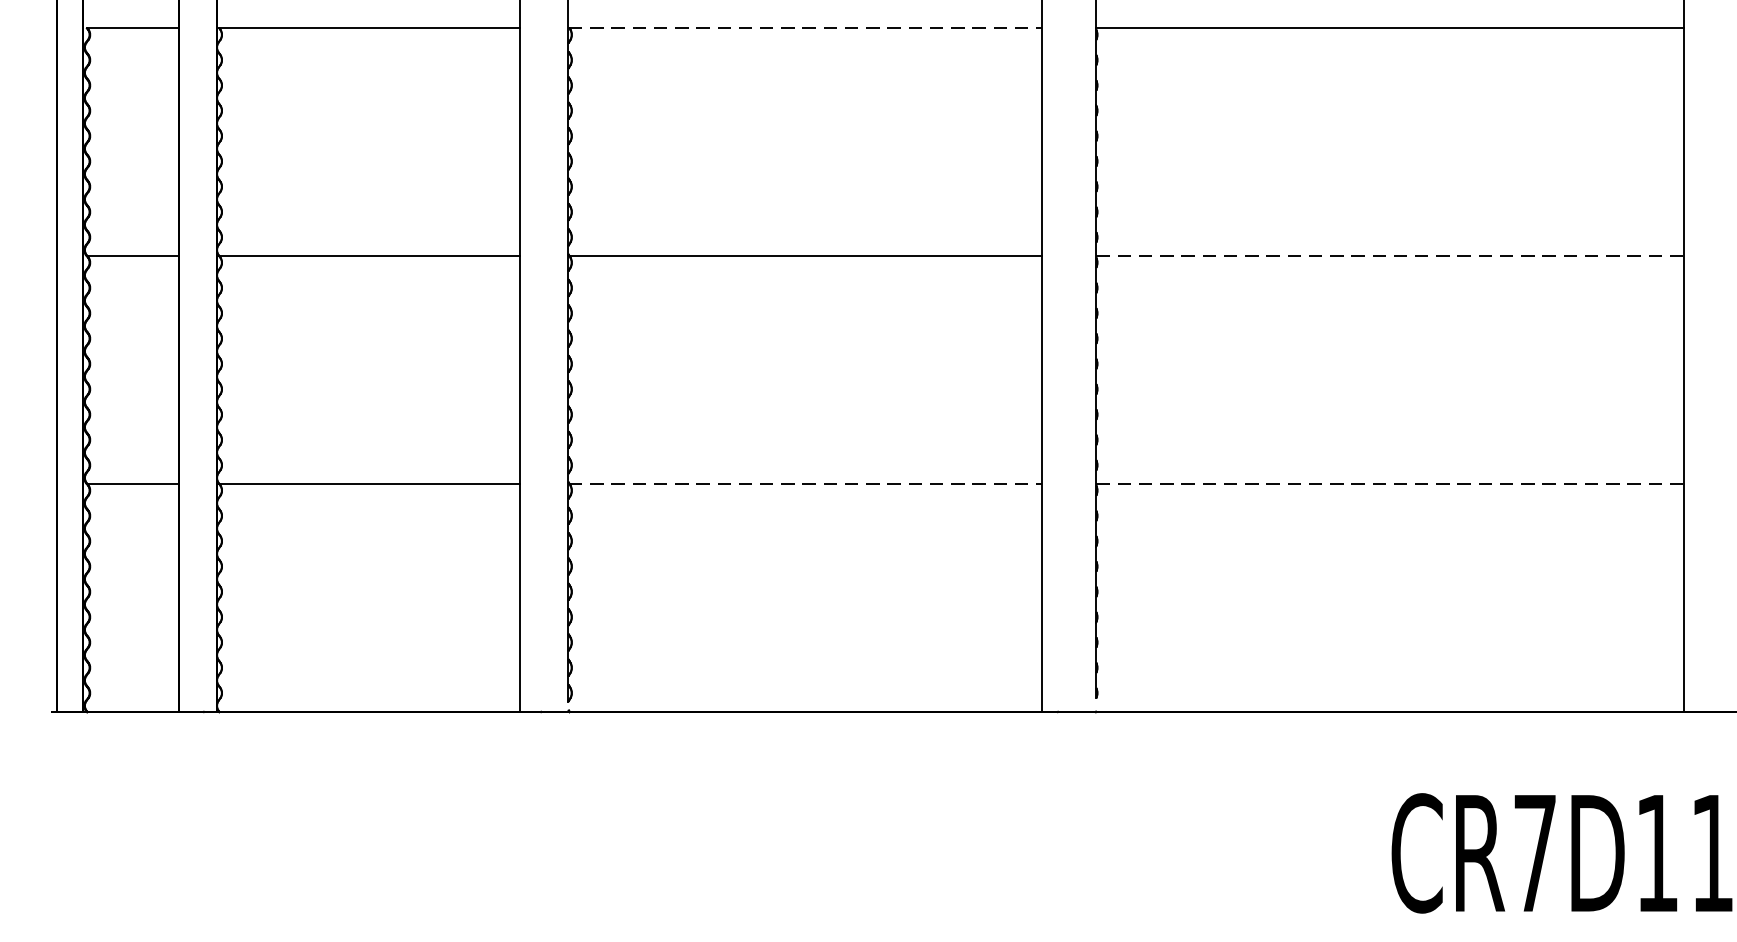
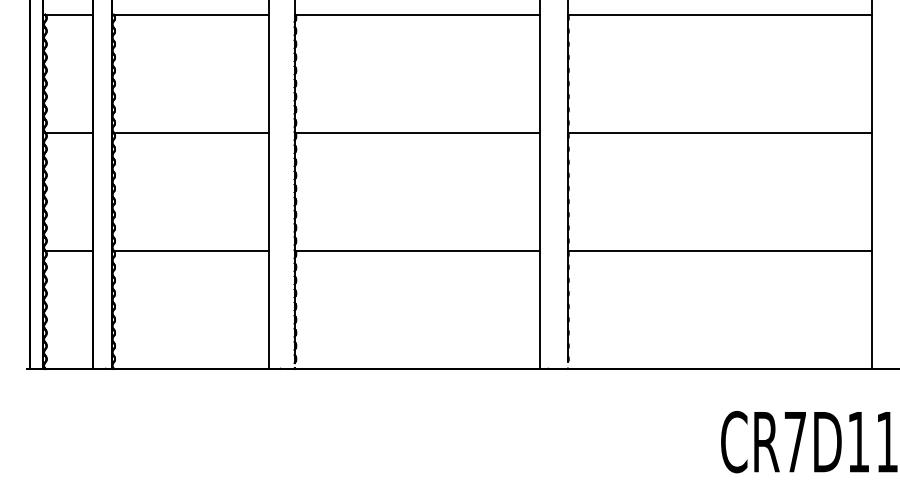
line: (805, 28) -> (417, 14), dashed -> solid
line: (1390, 255) -> (720, 132), dashed -> solid
line: (805, 483) -> (417, 250), dashed -> solid
line: (1390, 483) -> (720, 250), dashed -> solid

